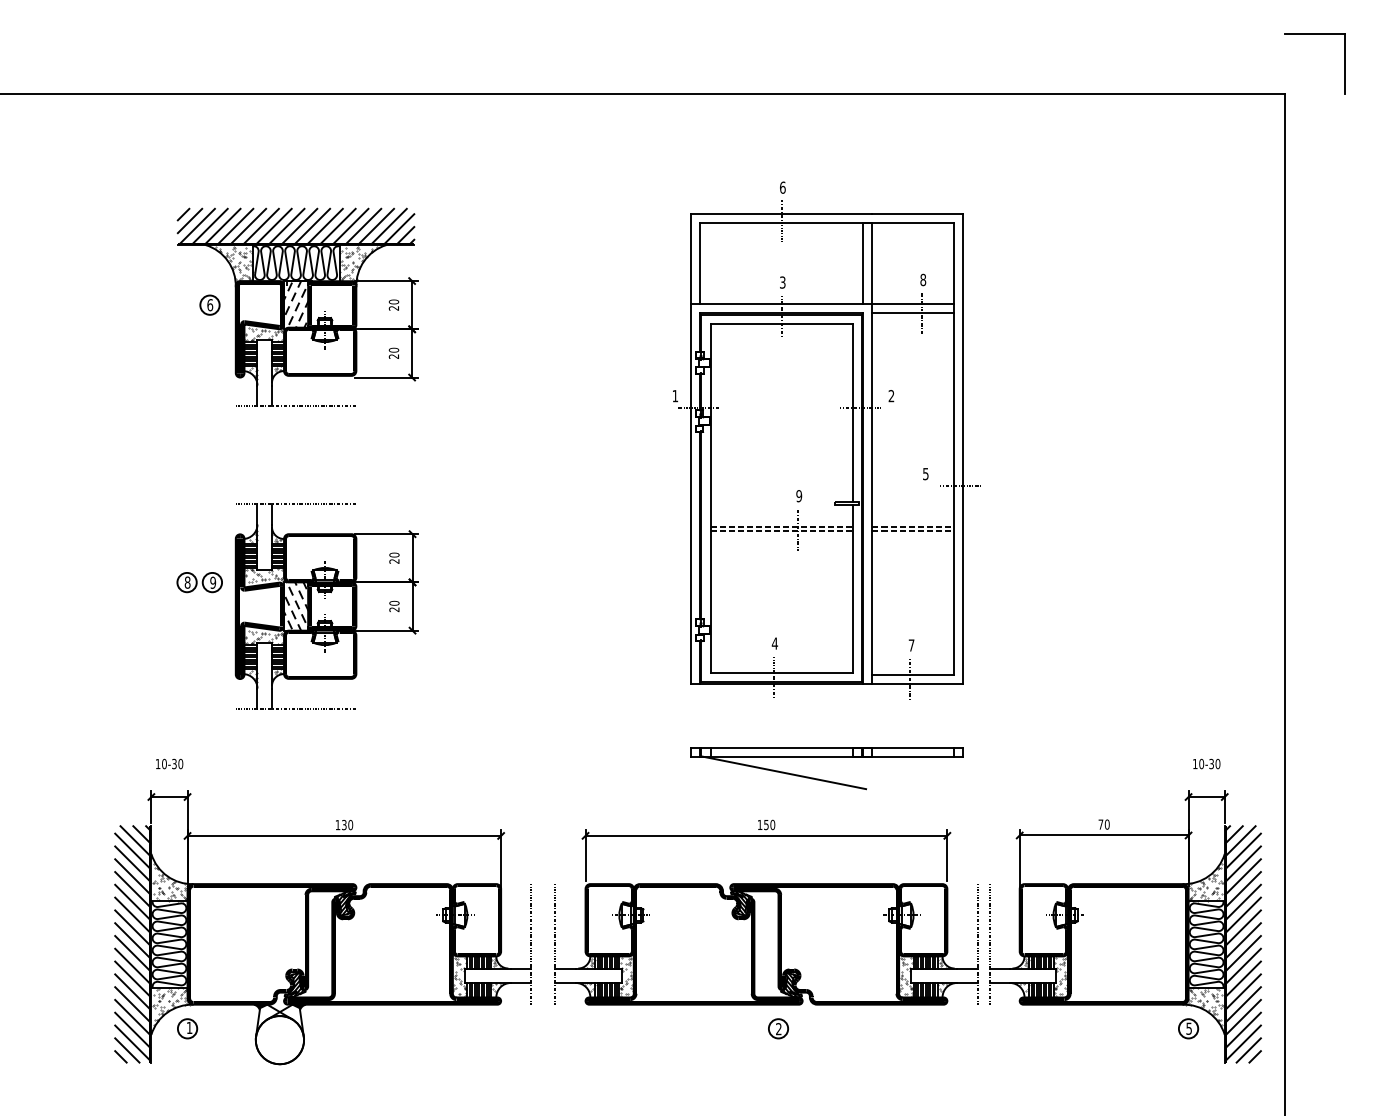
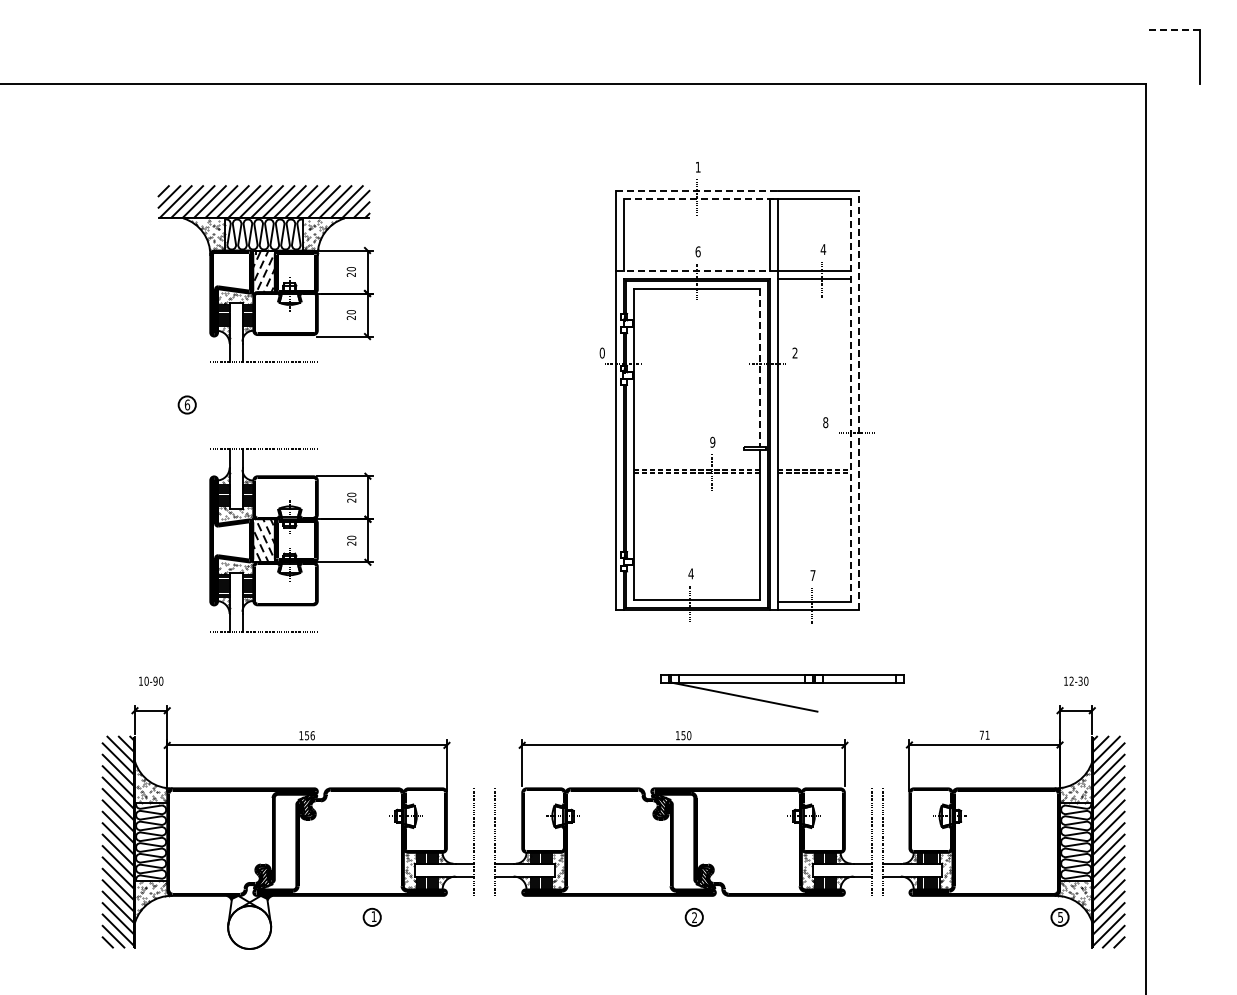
line: (1314, 34) -> (1172, 30), solid -> dashed
text: (782, 186) -> (697, 166), 6 -> 1
line: (782, 213) -> (697, 190), solid -> dashed
line: (786, 222) -> (701, 198), solid -> dashed
text: (923, 279) -> (823, 249), 8 -> 4
text: (782, 282) -> (697, 251), 3 -> 6
part: (209, 304) -> (186, 404), moved
line: (782, 304) -> (697, 271), solid -> dashed
text: (674, 395) -> (601, 352), 1 -> 0
line: (852, 413) -> (760, 368), solid -> dashed
line: (953, 449) -> (850, 400), solid -> dashed
line: (962, 449) -> (858, 400), solid -> dashed
text: (925, 473) -> (825, 422), 5 -> 8
part: (199, 581) -> (177, 518), removed
part: (826, 757) -> (782, 683), moved
text: (174, 763) -> (155, 680), 10-30 -> 10-90
text: (1201, 763) -> (1071, 680), 10-30 -> 12-30
text: (1107, 823) -> (987, 734), 70 -> 71
text: (347, 824) -> (309, 735), 130 -> 156
part: (186, 1027) -> (371, 916), moved

